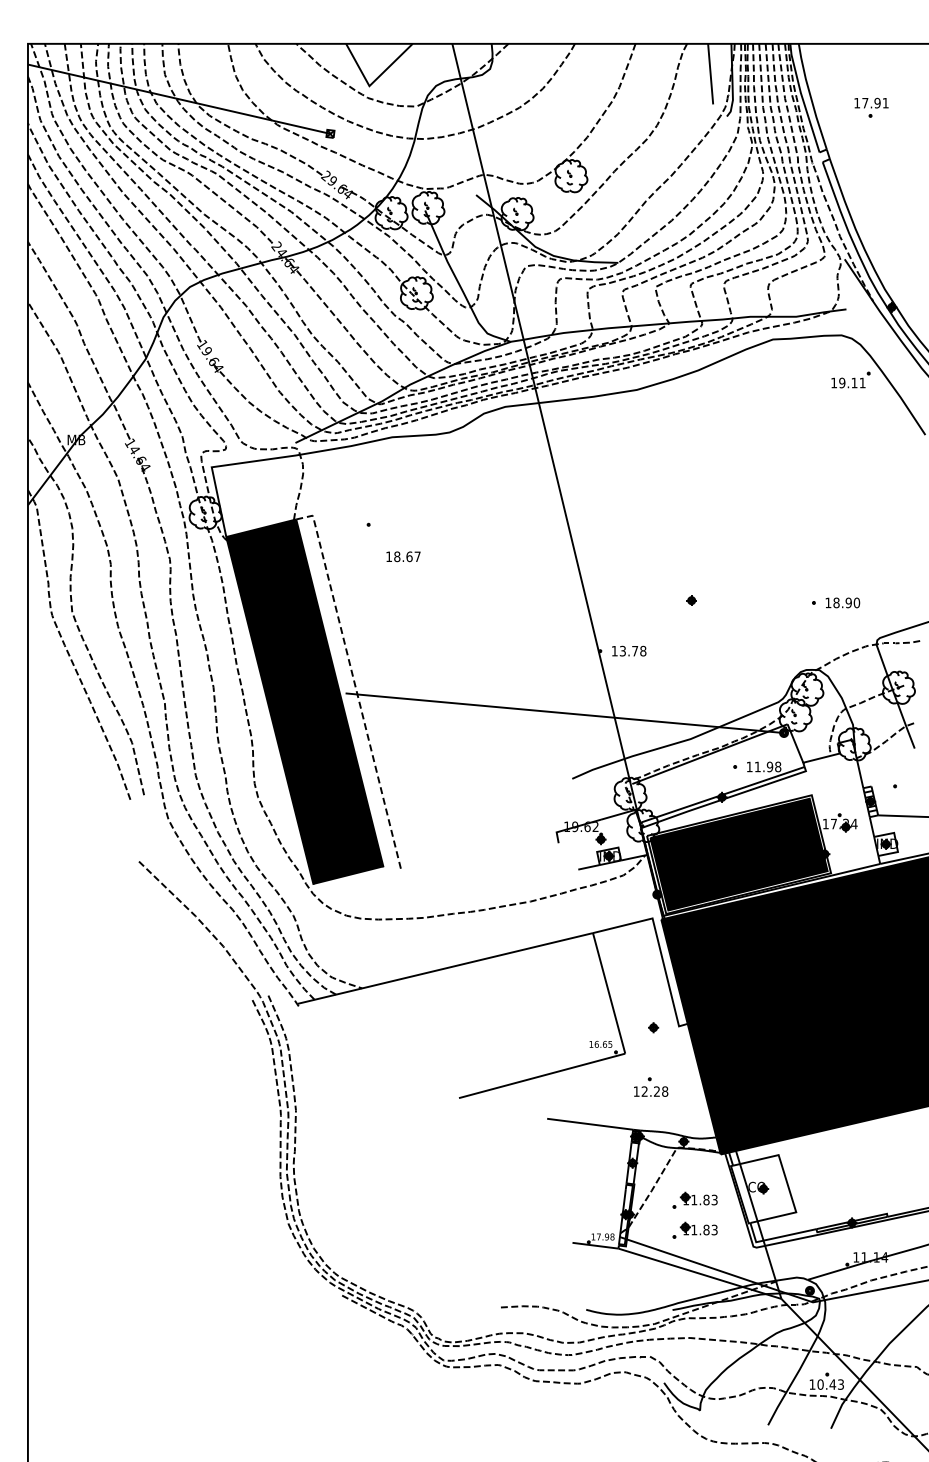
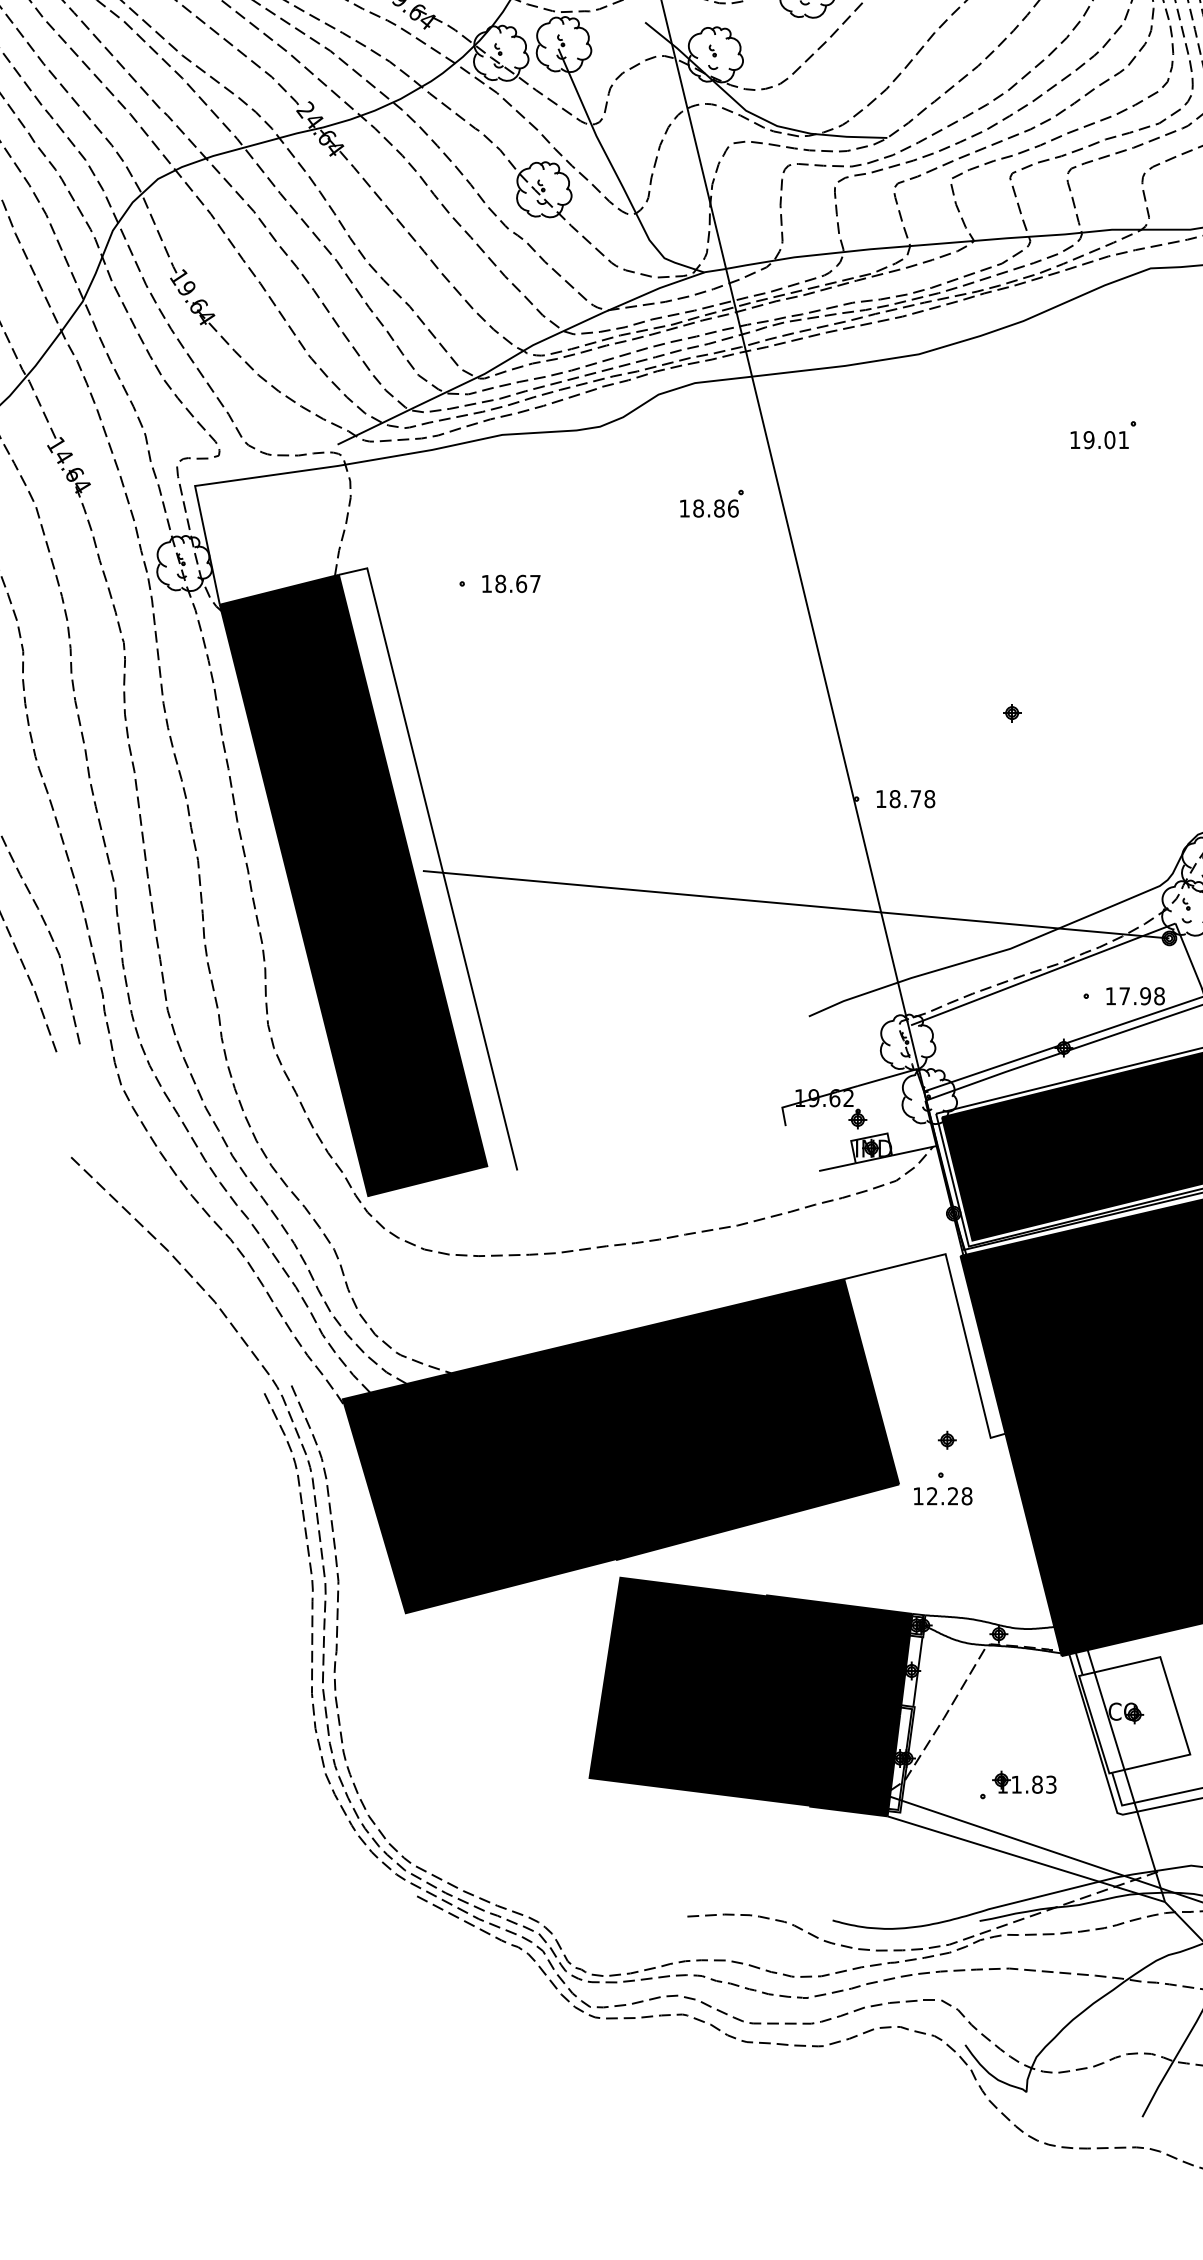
part: (745, 436) -> (1103, 433), added
part: (515, 477) -> (712, 503), added
text: (403, 556) -> (511, 583), moved
text: (622, 651) -> (894, 799), 13.78 -> 18.78
line: (354, 683) -> (438, 854), dashed -> solid
text: (757, 766) -> (1124, 995), 11.98 -> 17.98
fill: (461, 1031) -> (620, 1446), added
part: (651, 1086) -> (943, 1487), moved
fill: (537, 1177) -> (749, 1695), added
part: (694, 1199) -> (1017, 1732), removed

